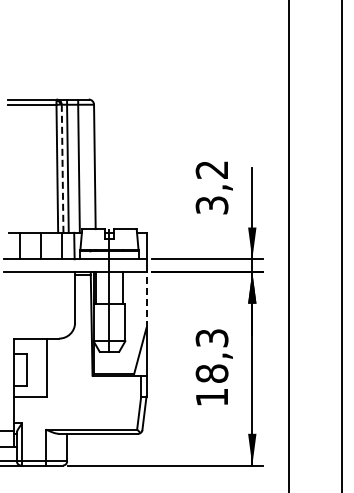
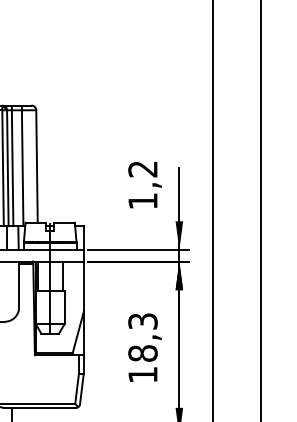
line: (62, 168) -> (7, 167), dashed -> solid
text: (211, 205) -> (142, 201), 3,2 -> 1,2
line: (146, 299) -> (83, 286), dashed -> solid

